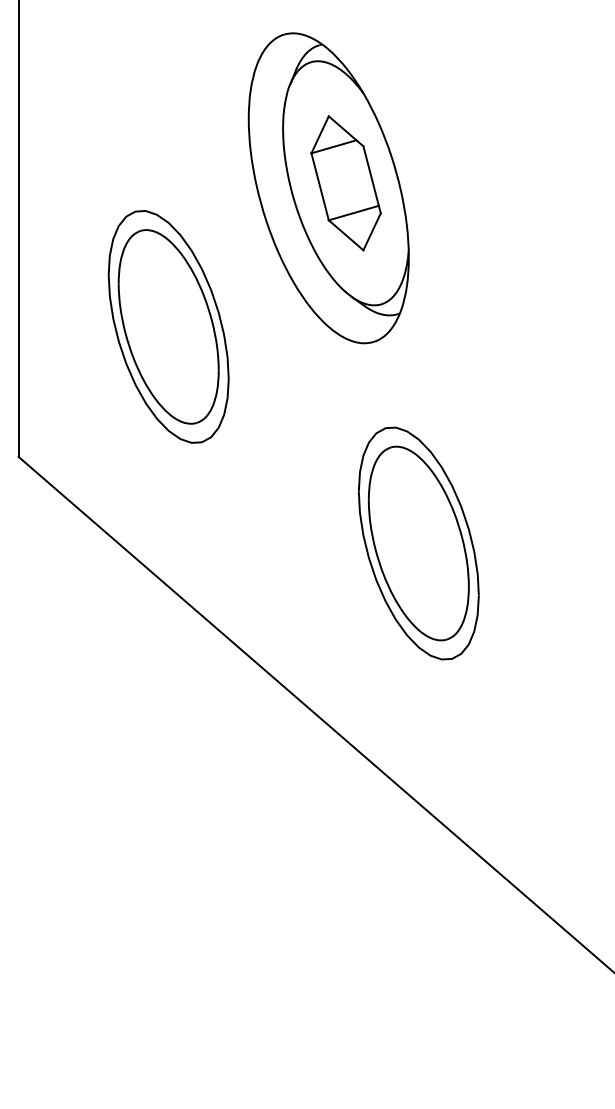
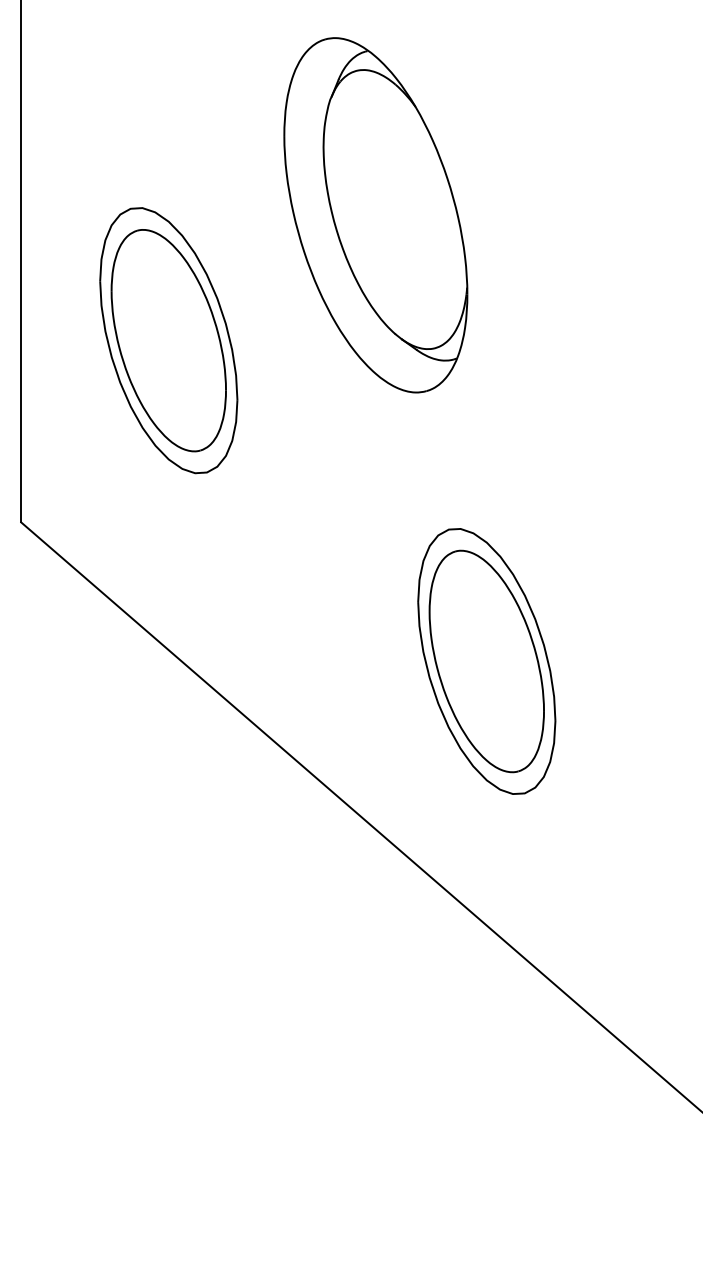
part: (345, 183) -> (394, 209), removed
part: (168, 326) -> (168, 340), moved
part: (418, 543) -> (486, 661), moved

